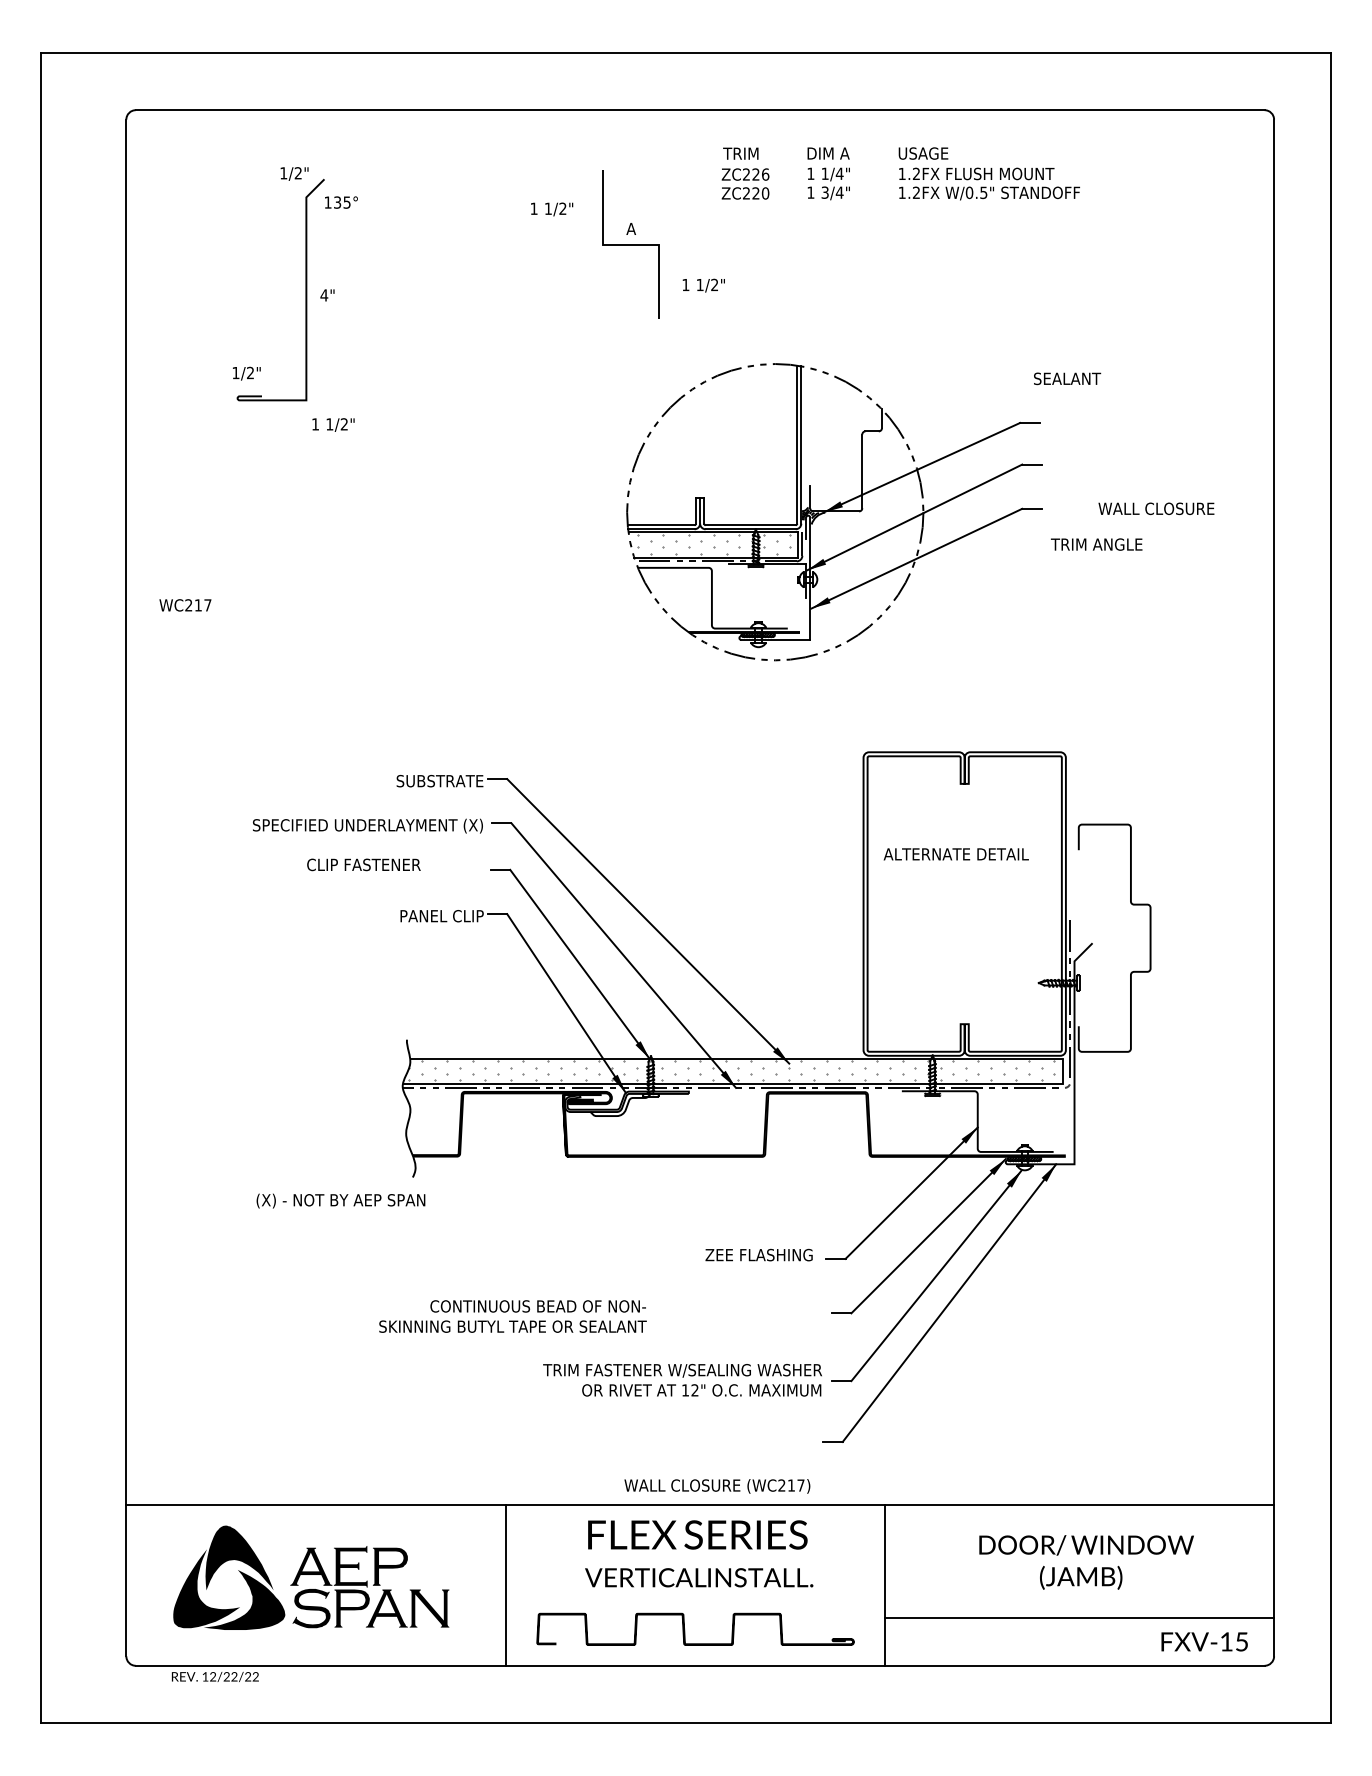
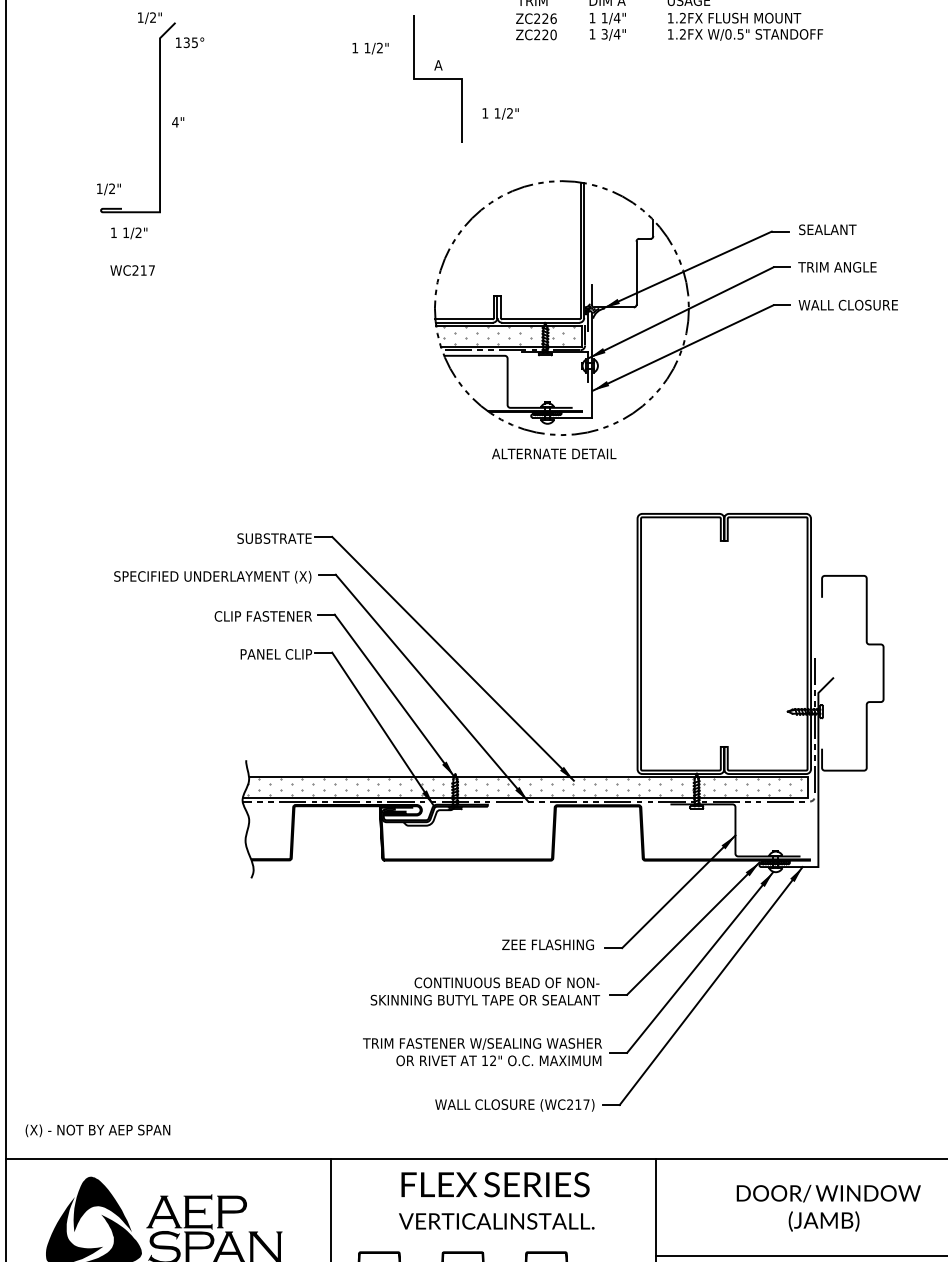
text: (1067, 378) -> (827, 229), moved
text: (333, 424) -> (129, 232), moved
text: (1156, 508) -> (848, 304), moved
text: (1096, 544) -> (837, 267), moved
text: (185, 605) -> (132, 270), moved
text: (955, 854) -> (553, 454), moved
text: (363, 864) -> (262, 616), moved
text: (340, 1200) -> (97, 1130), moved
text: (512, 1316) -> (484, 991), moved
text: (717, 1486) -> (514, 1105), moved

